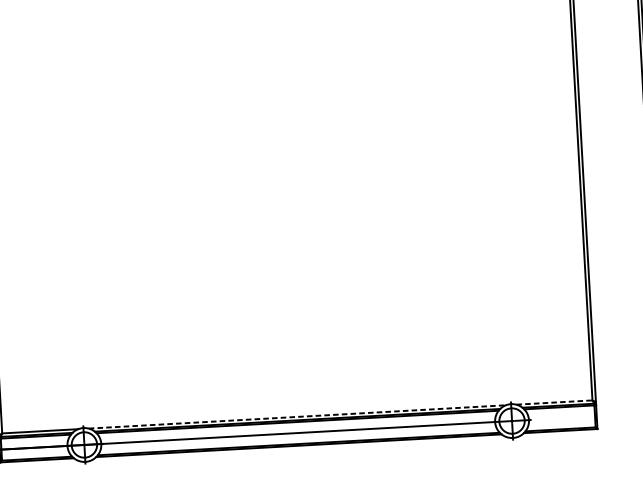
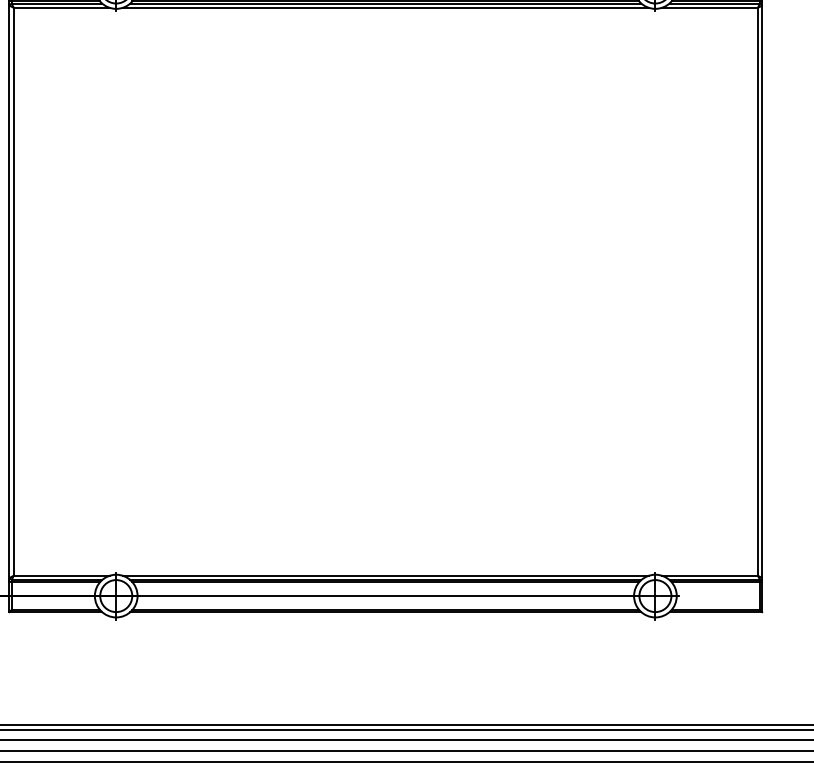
line: (554, 402) -> (710, 575), dashed -> solid
line: (297, 416) -> (385, 575), dashed -> solid

